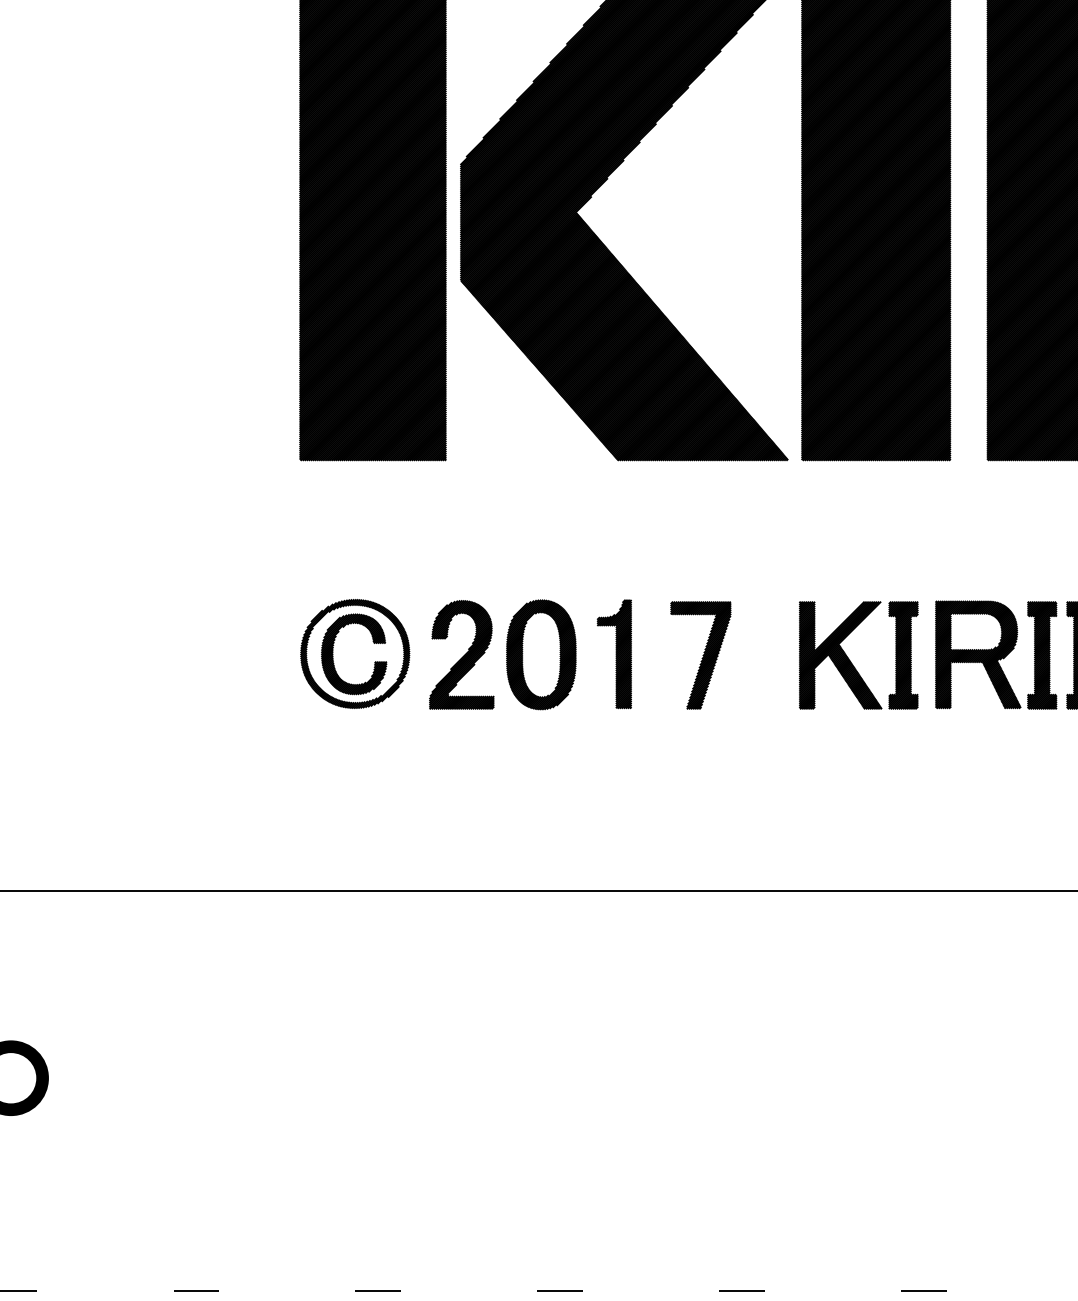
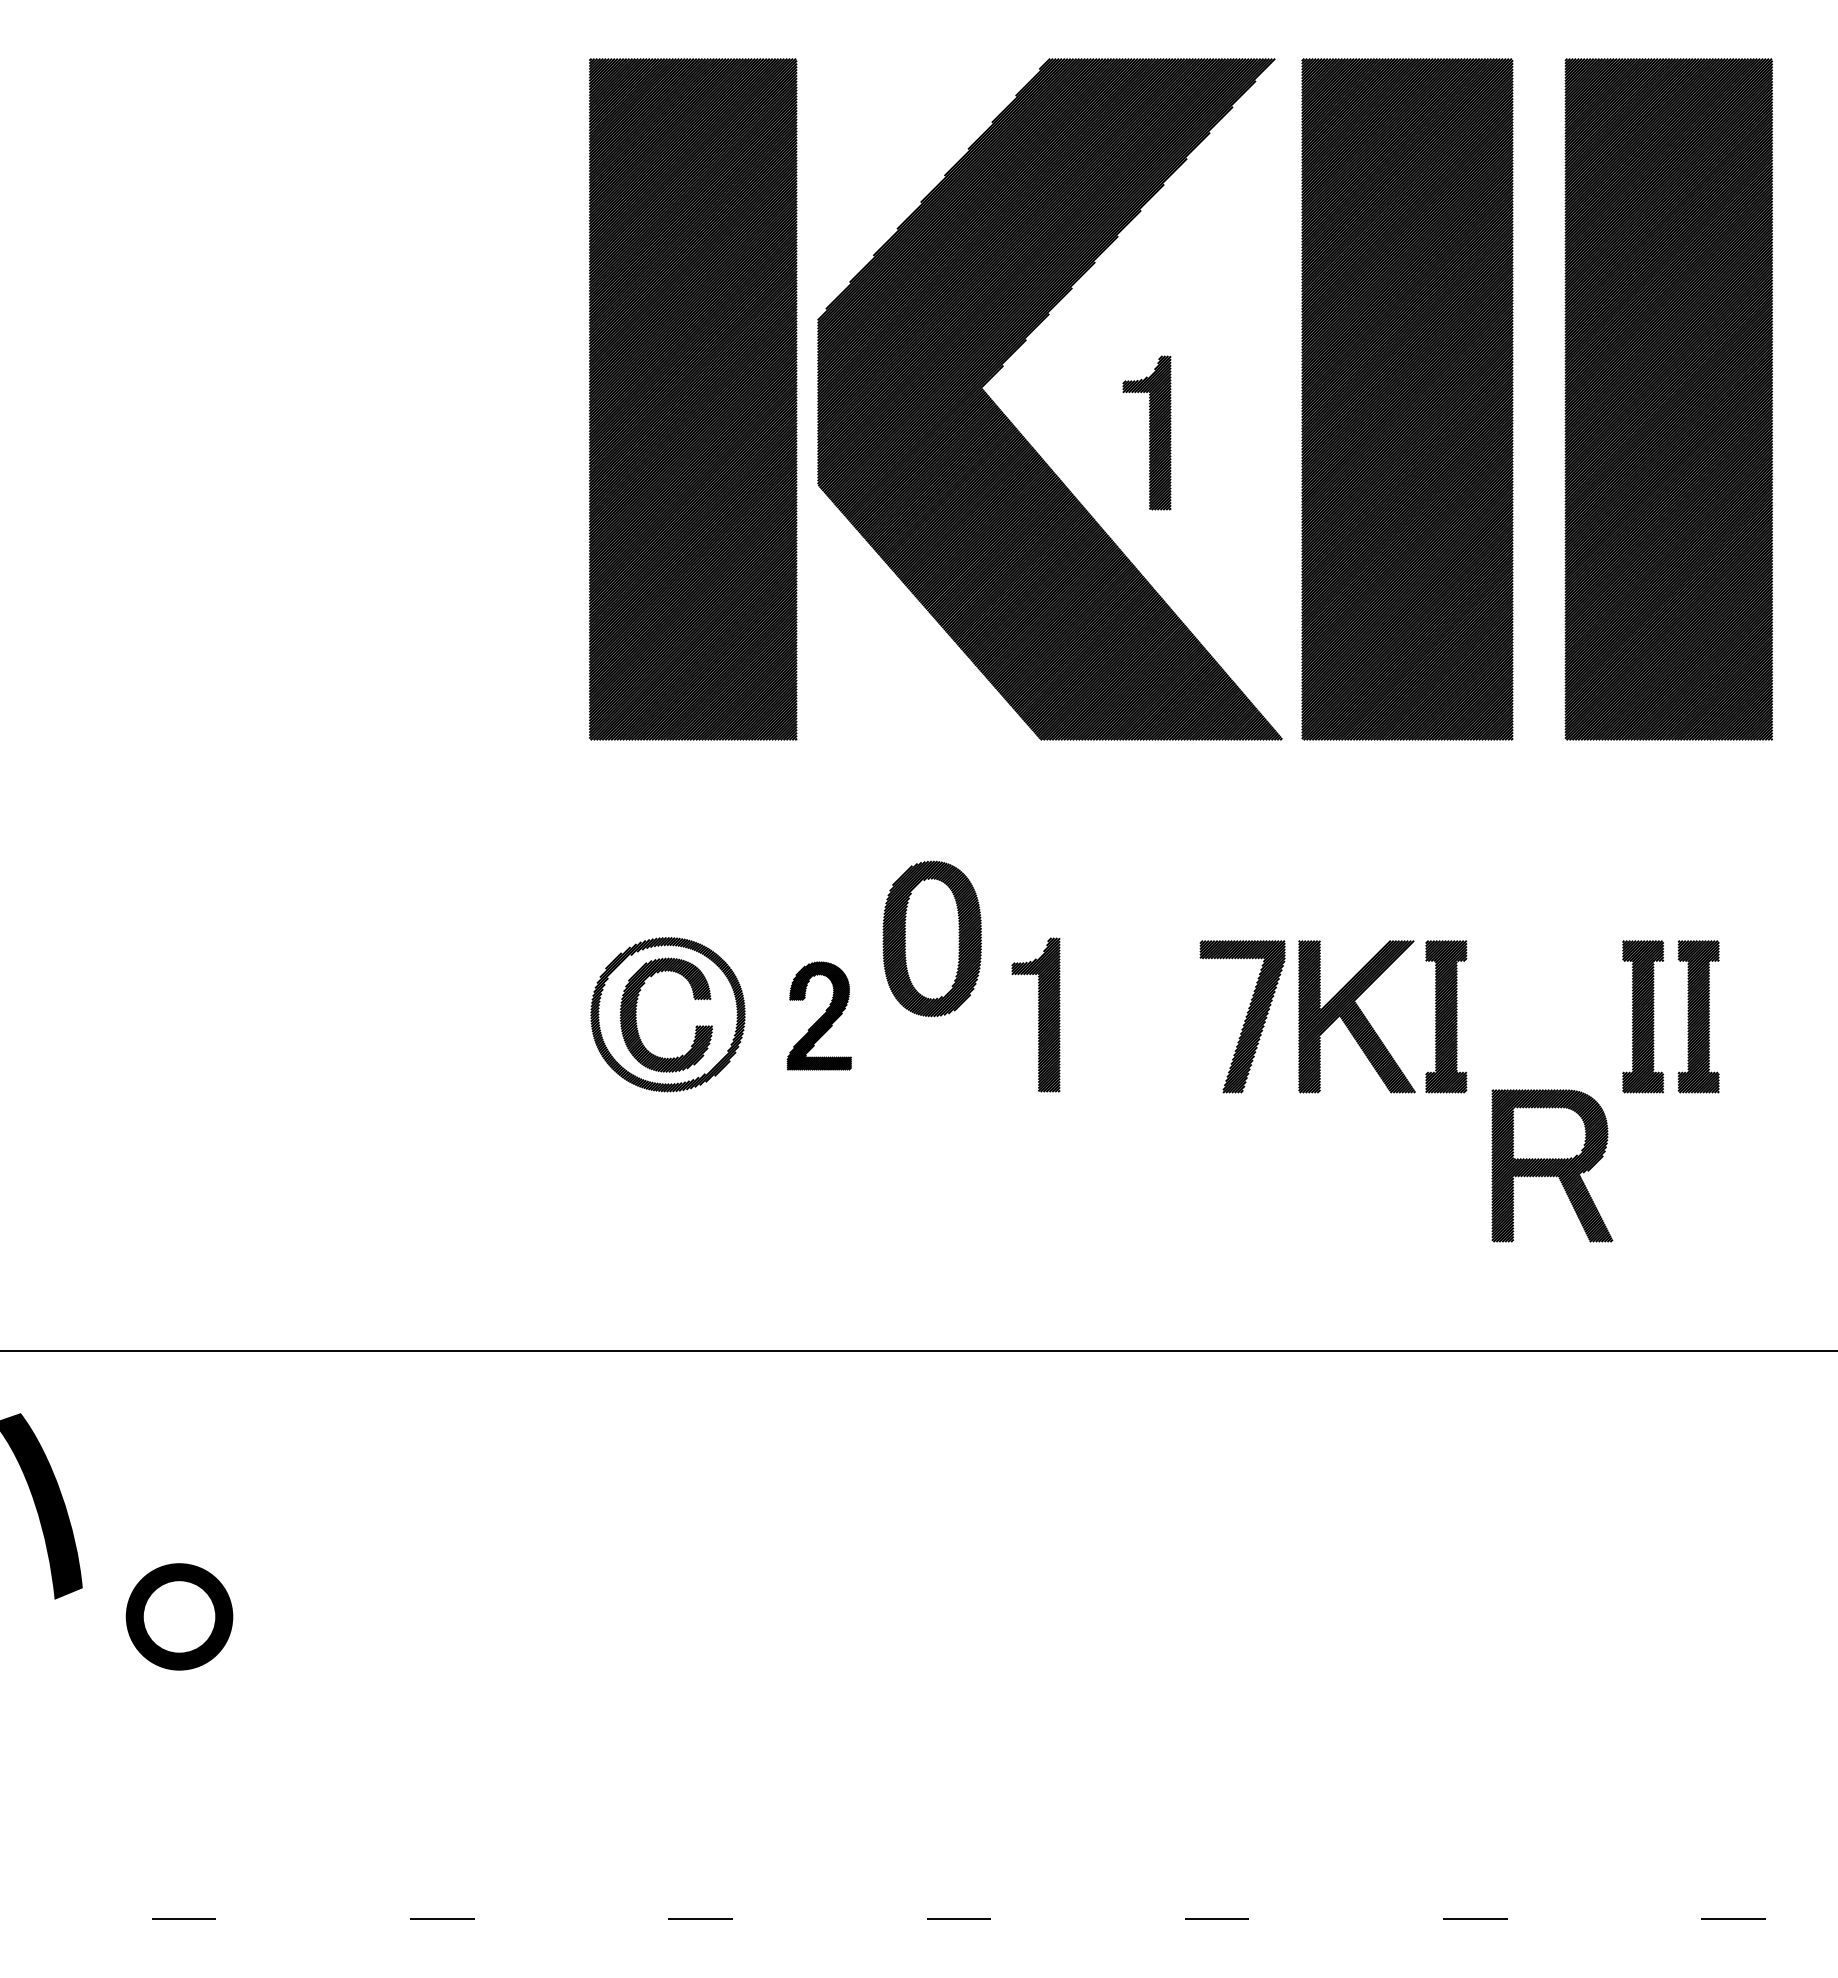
part: (692, 243) -> (1146, 432), added
part: (461, 654) -> (819, 1015), size x0.7
part: (540, 654) -> (931, 938), moved
part: (978, 654) -> (1552, 1165), moved
part: (700, 655) -> (1242, 1016), moved

